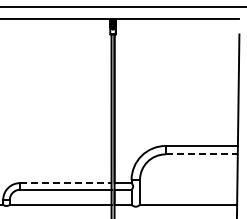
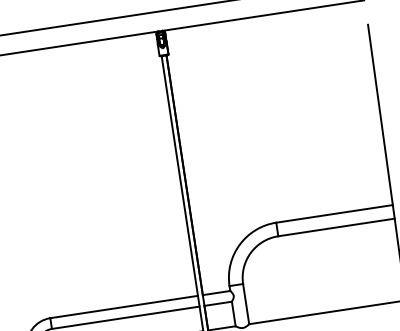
line: (202, 154) -> (337, 227), dashed -> solid
line: (65, 183) -> (123, 307), dashed -> solid

